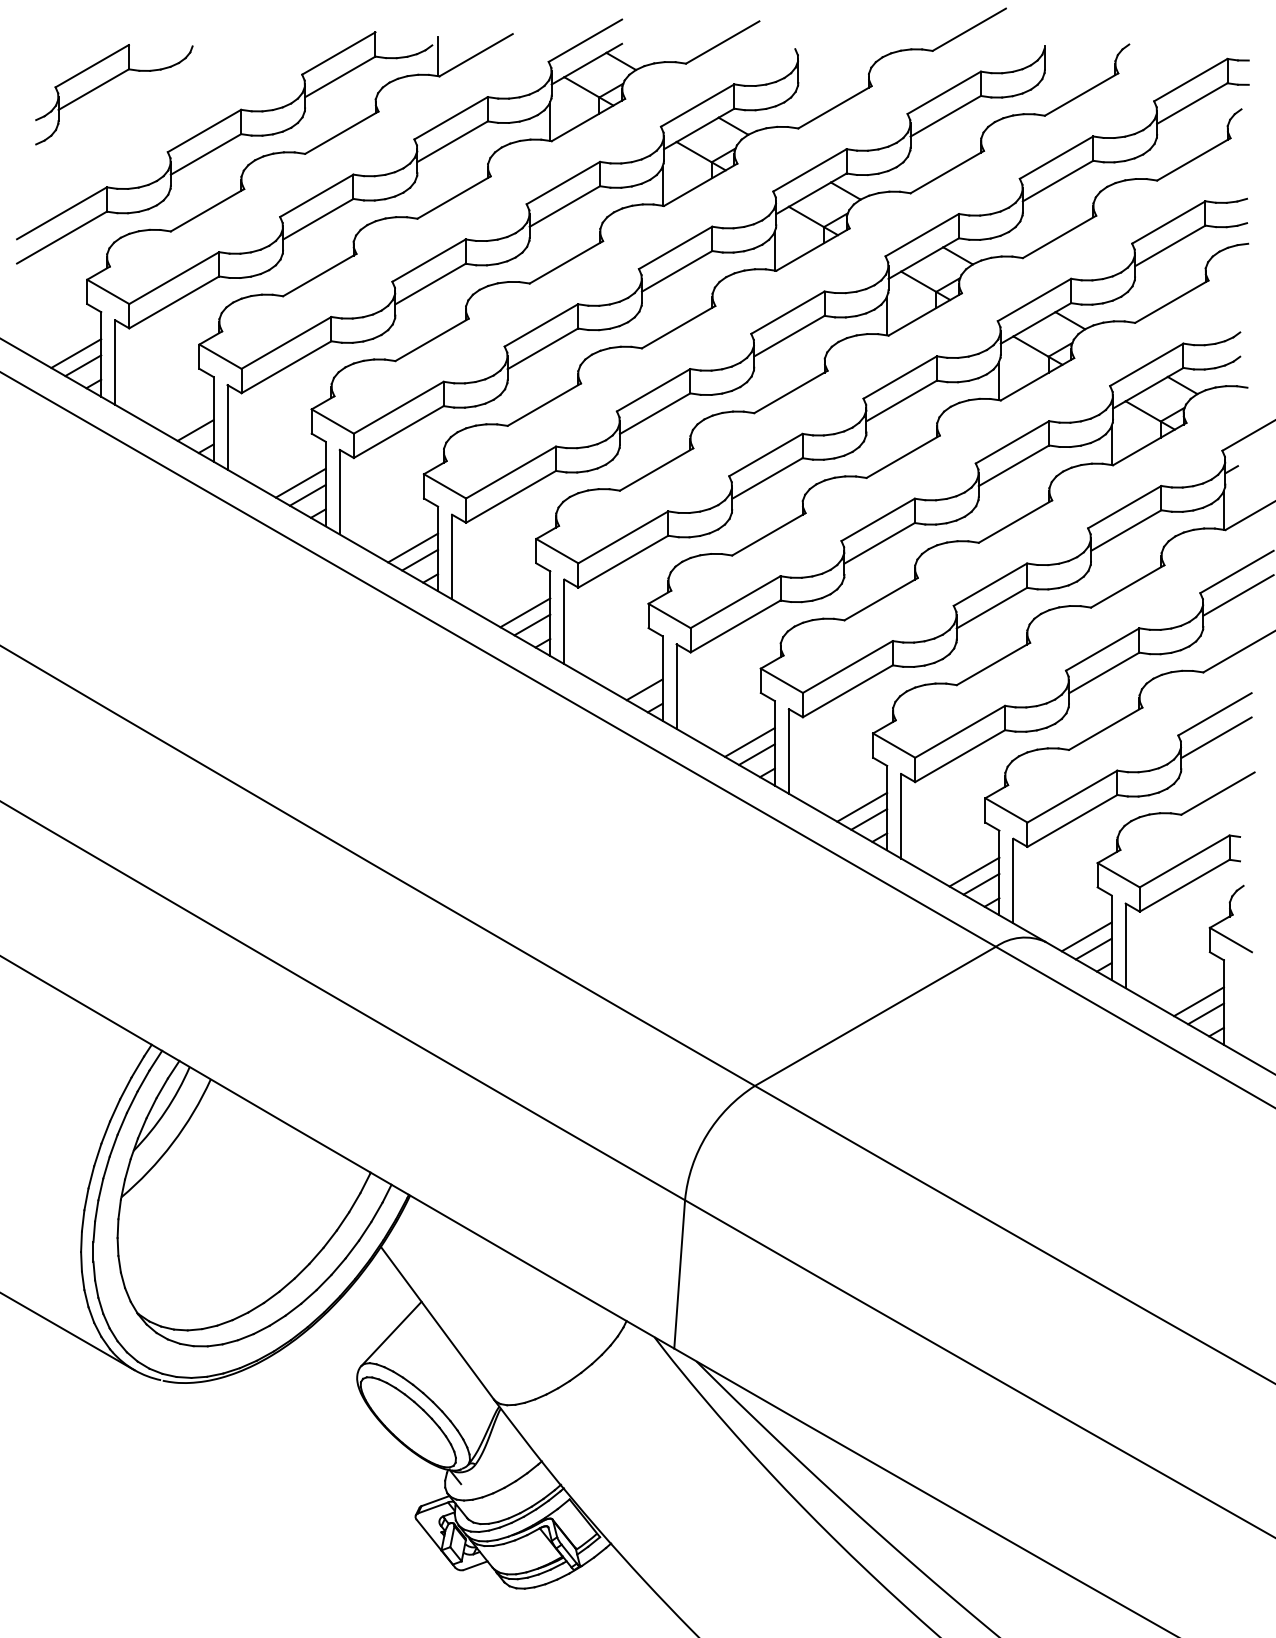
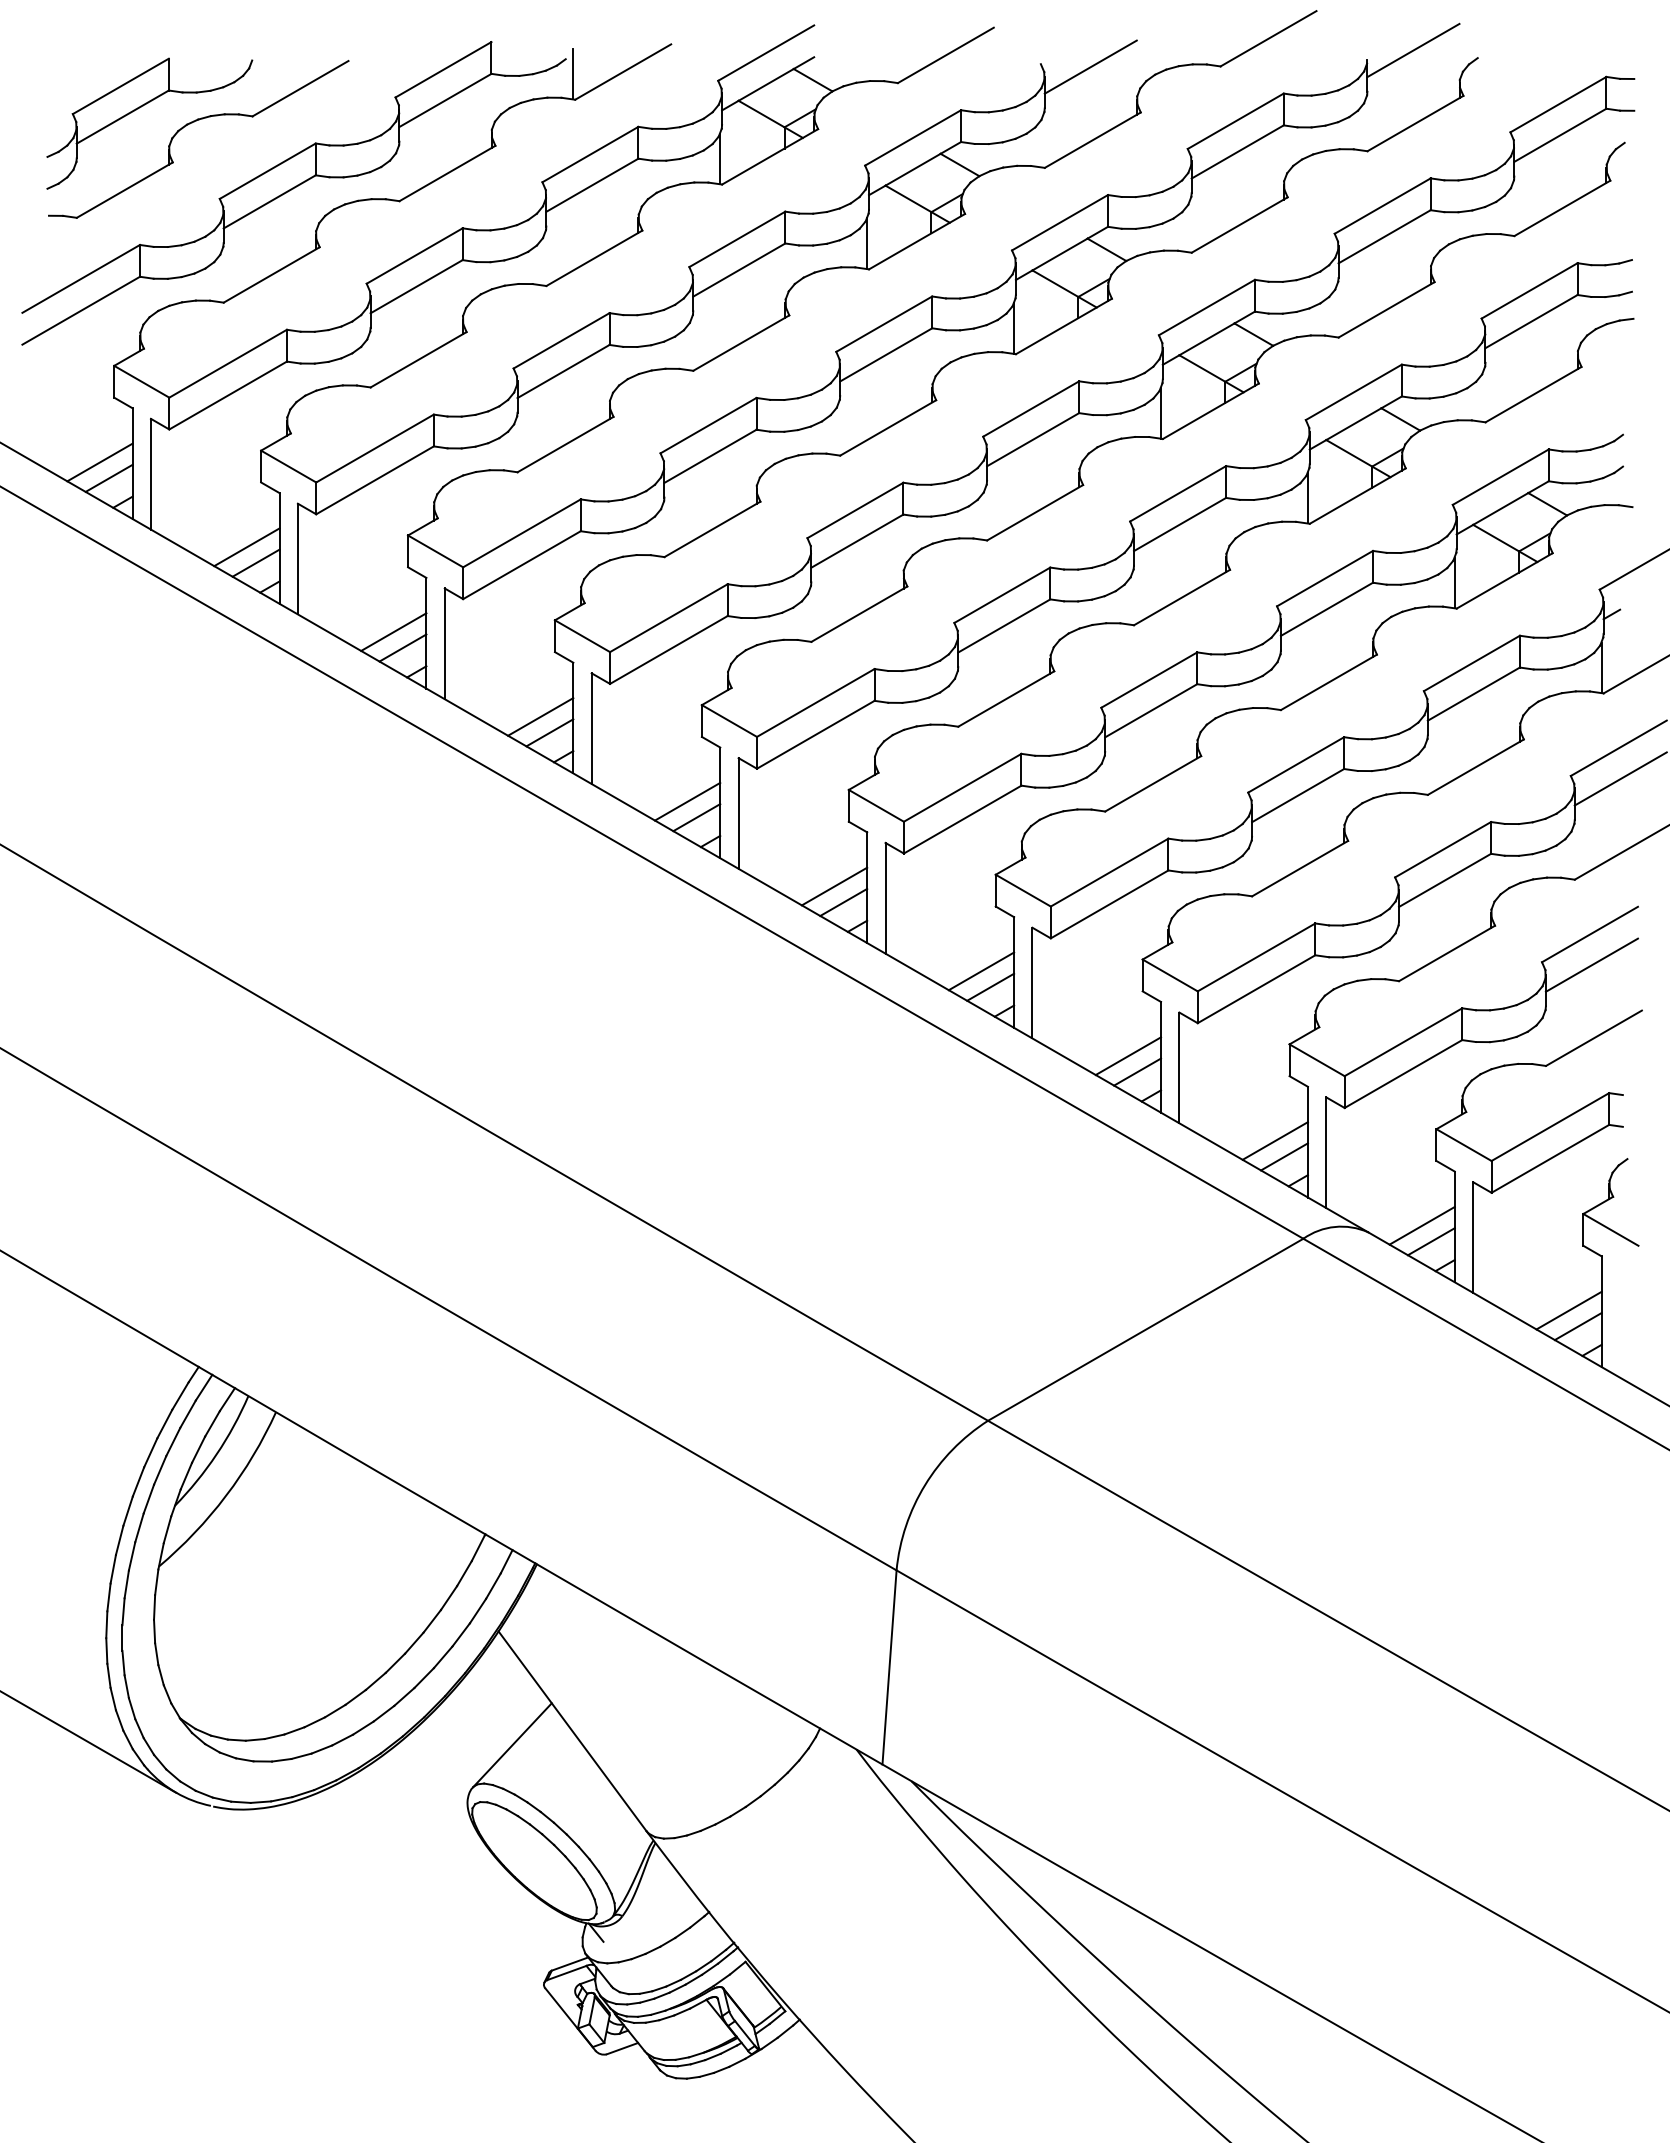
line: (1080, 38) -> (1413, 50), added
line: (833, 50) -> (1090, 66), added
part: (145, 95) -> (190, 124), added
line: (188, 418) -> (246, 547), added
line: (637, 677) -> (834, 886), added

